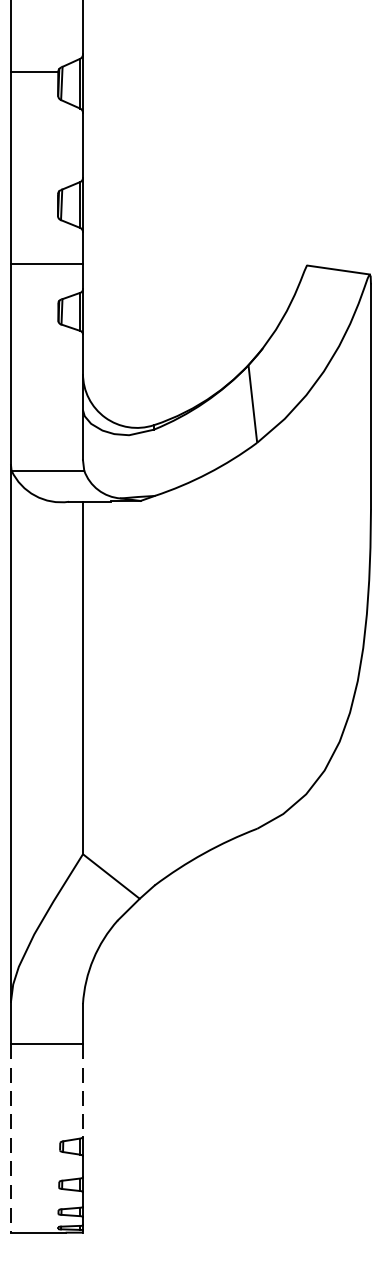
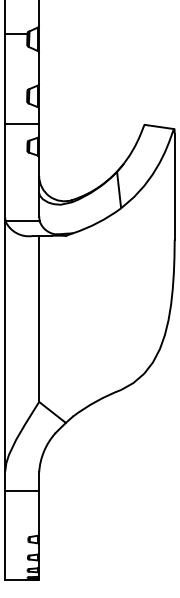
line: (83, 1091) -> (39, 513), dashed -> solid
line: (11, 1140) -> (5, 536), dashed -> solid

